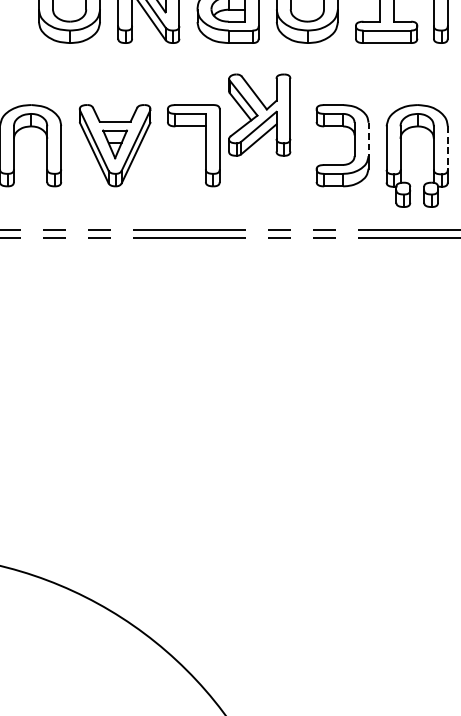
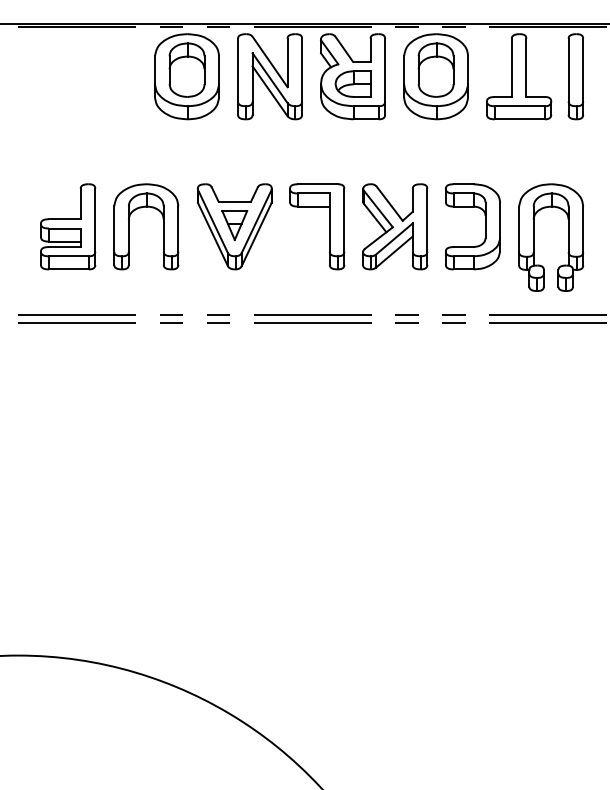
part: (259, 114) -> (395, 226), moved
line: (368, 139) -> (500, 220), dashed -> solid
line: (448, 148) -> (583, 229), dashed -> solid

